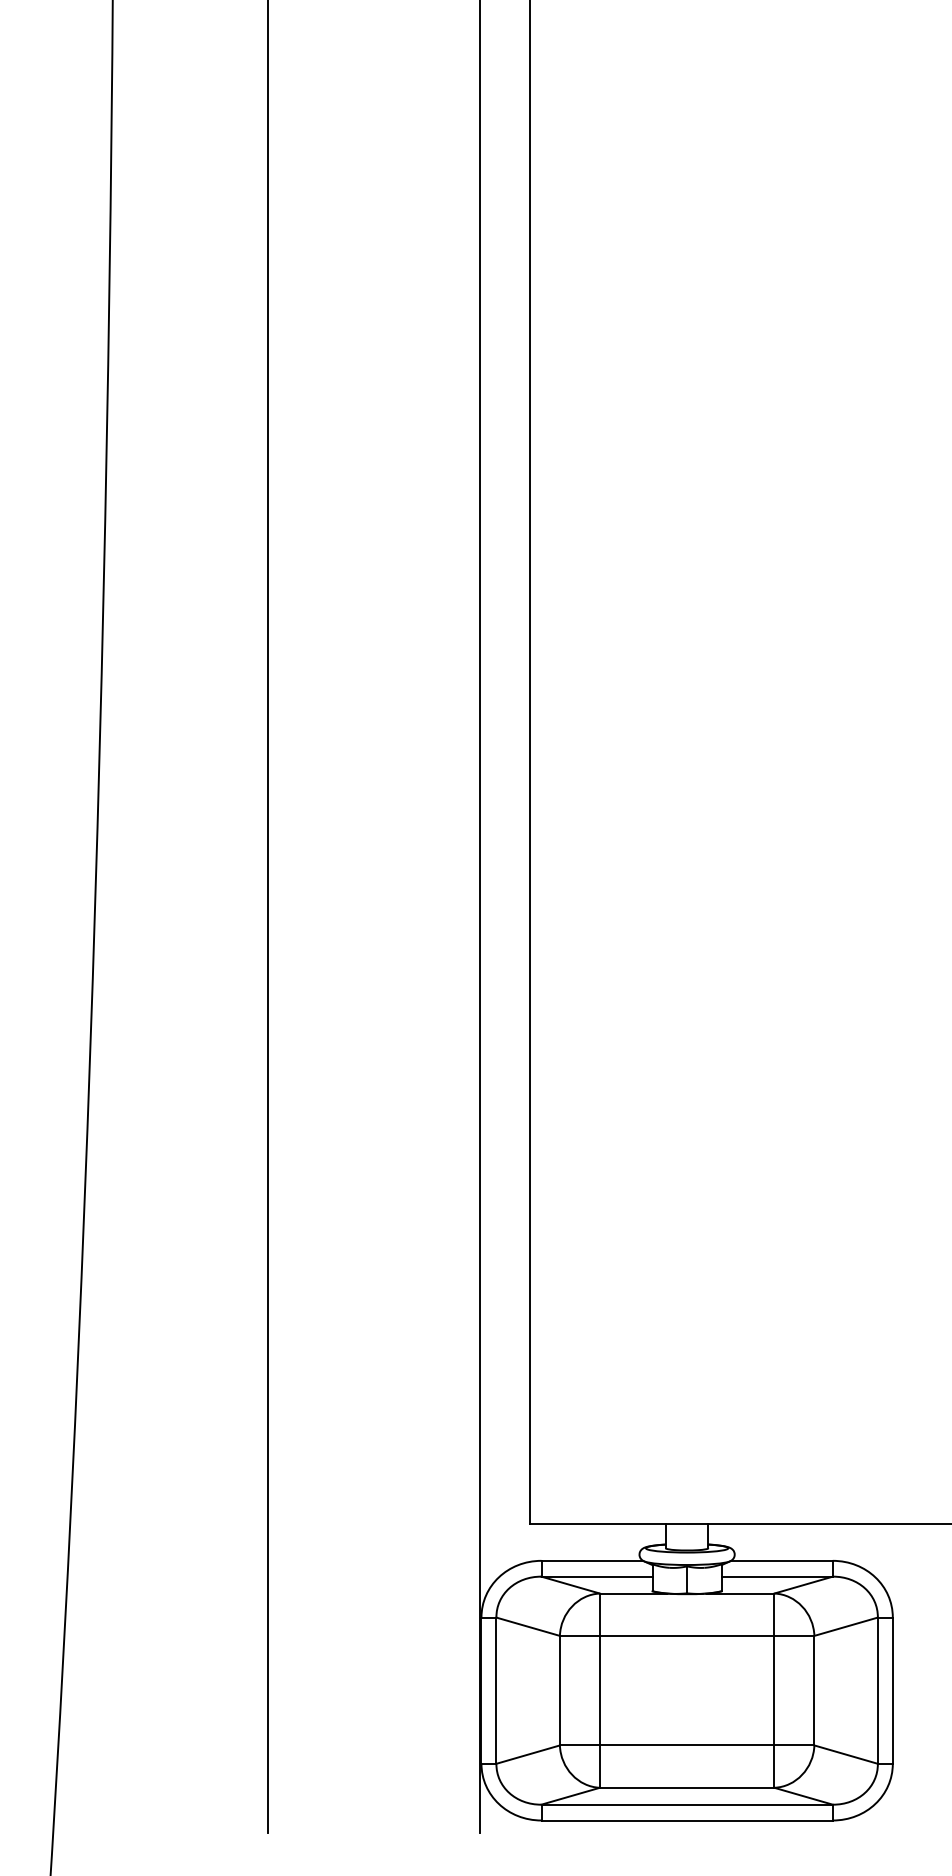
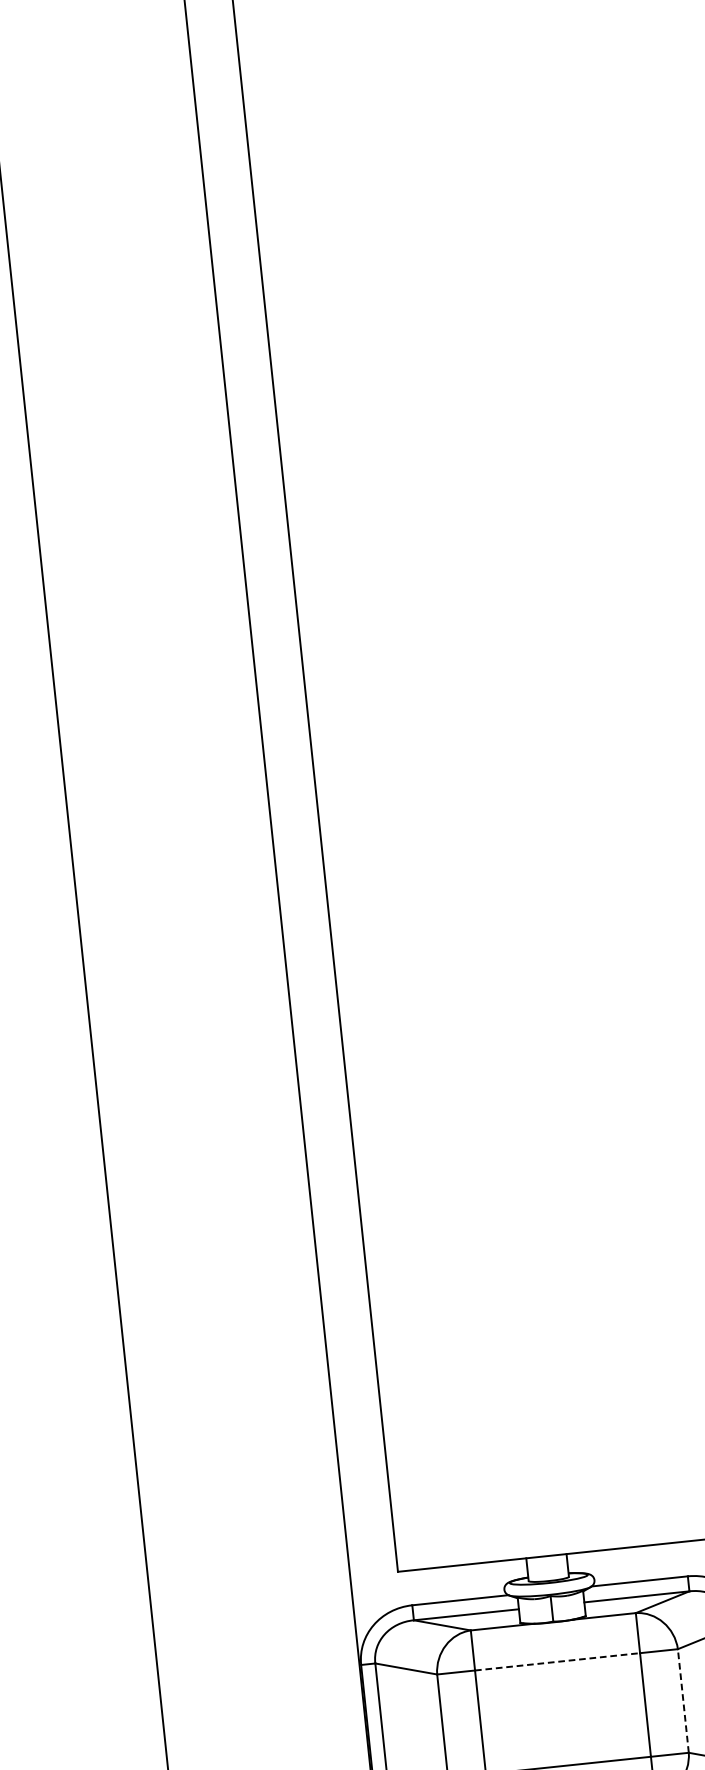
line: (687, 1635) -> (557, 1661), solid -> dashed
line: (814, 1690) -> (683, 1700), solid -> dashed

